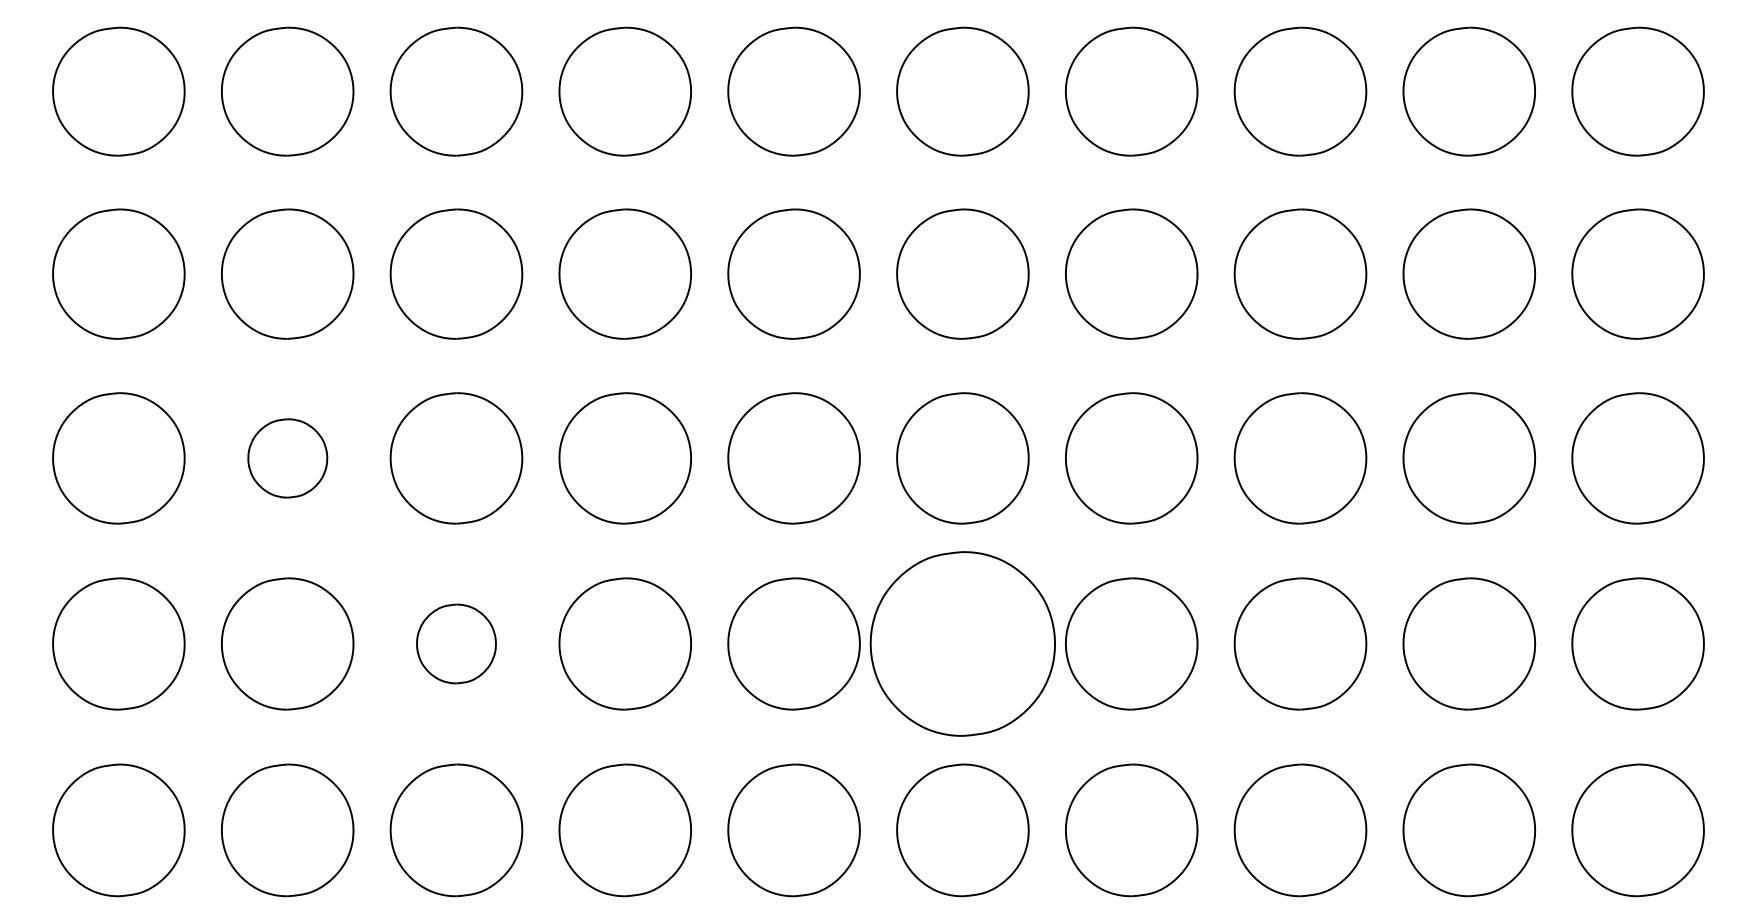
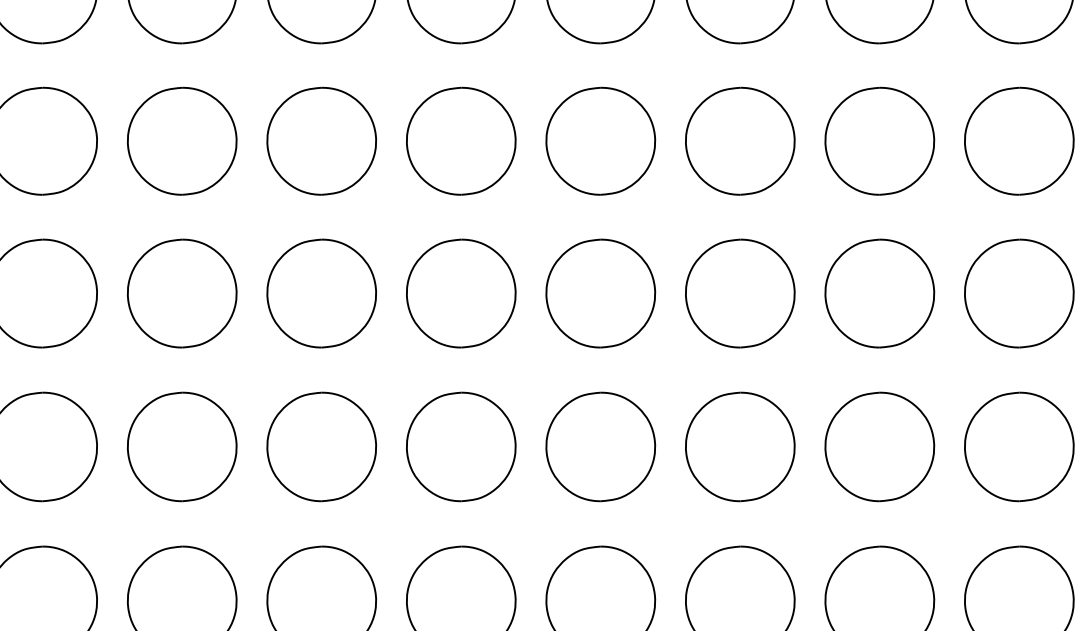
part: (287, 458) -> (182, 293), size x1.67
part: (456, 643) -> (321, 446), size x1.67
part: (962, 643) -> (739, 446), size x0.71

